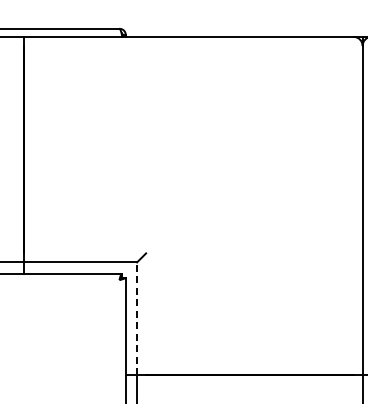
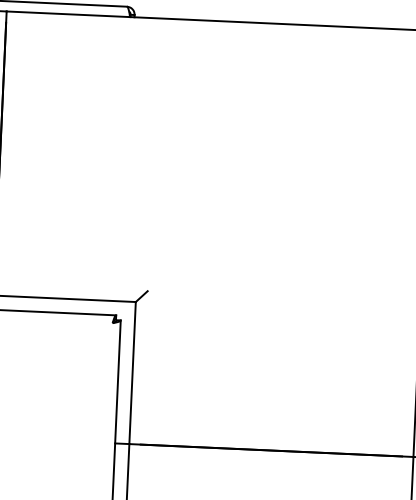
line: (137, 318) -> (133, 372), dashed -> solid

